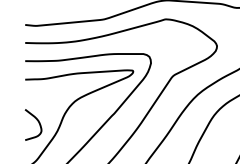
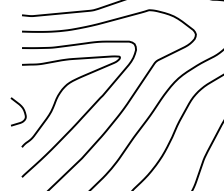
curve: (37, 122) -> (22, 109), moved

